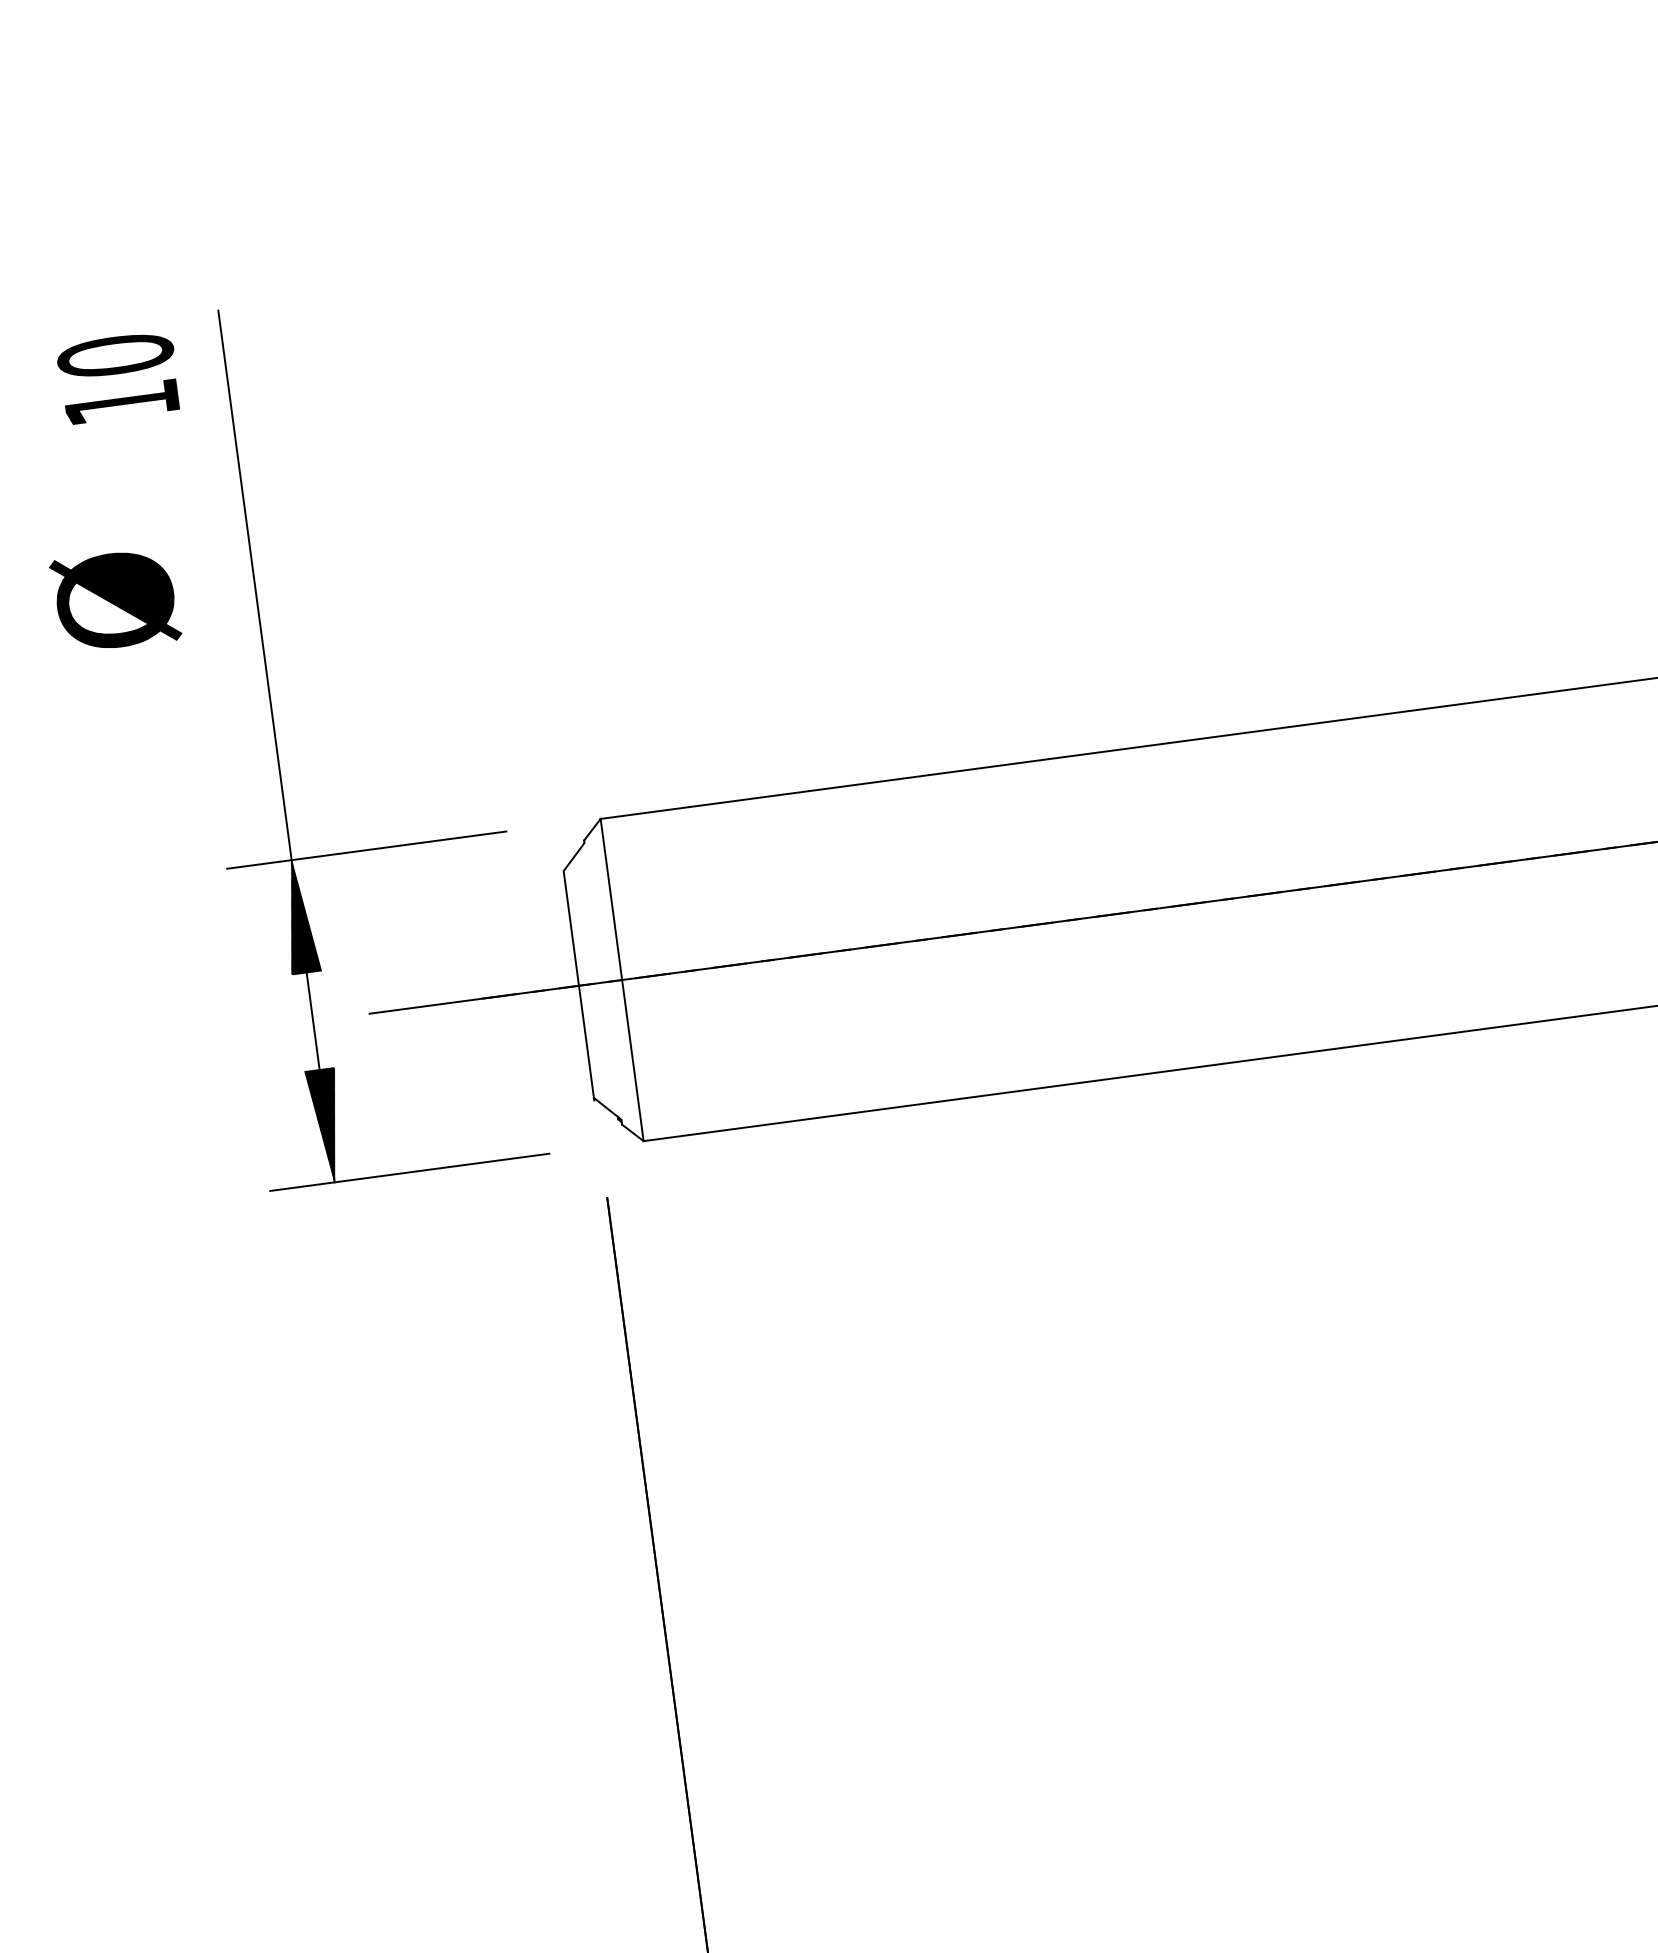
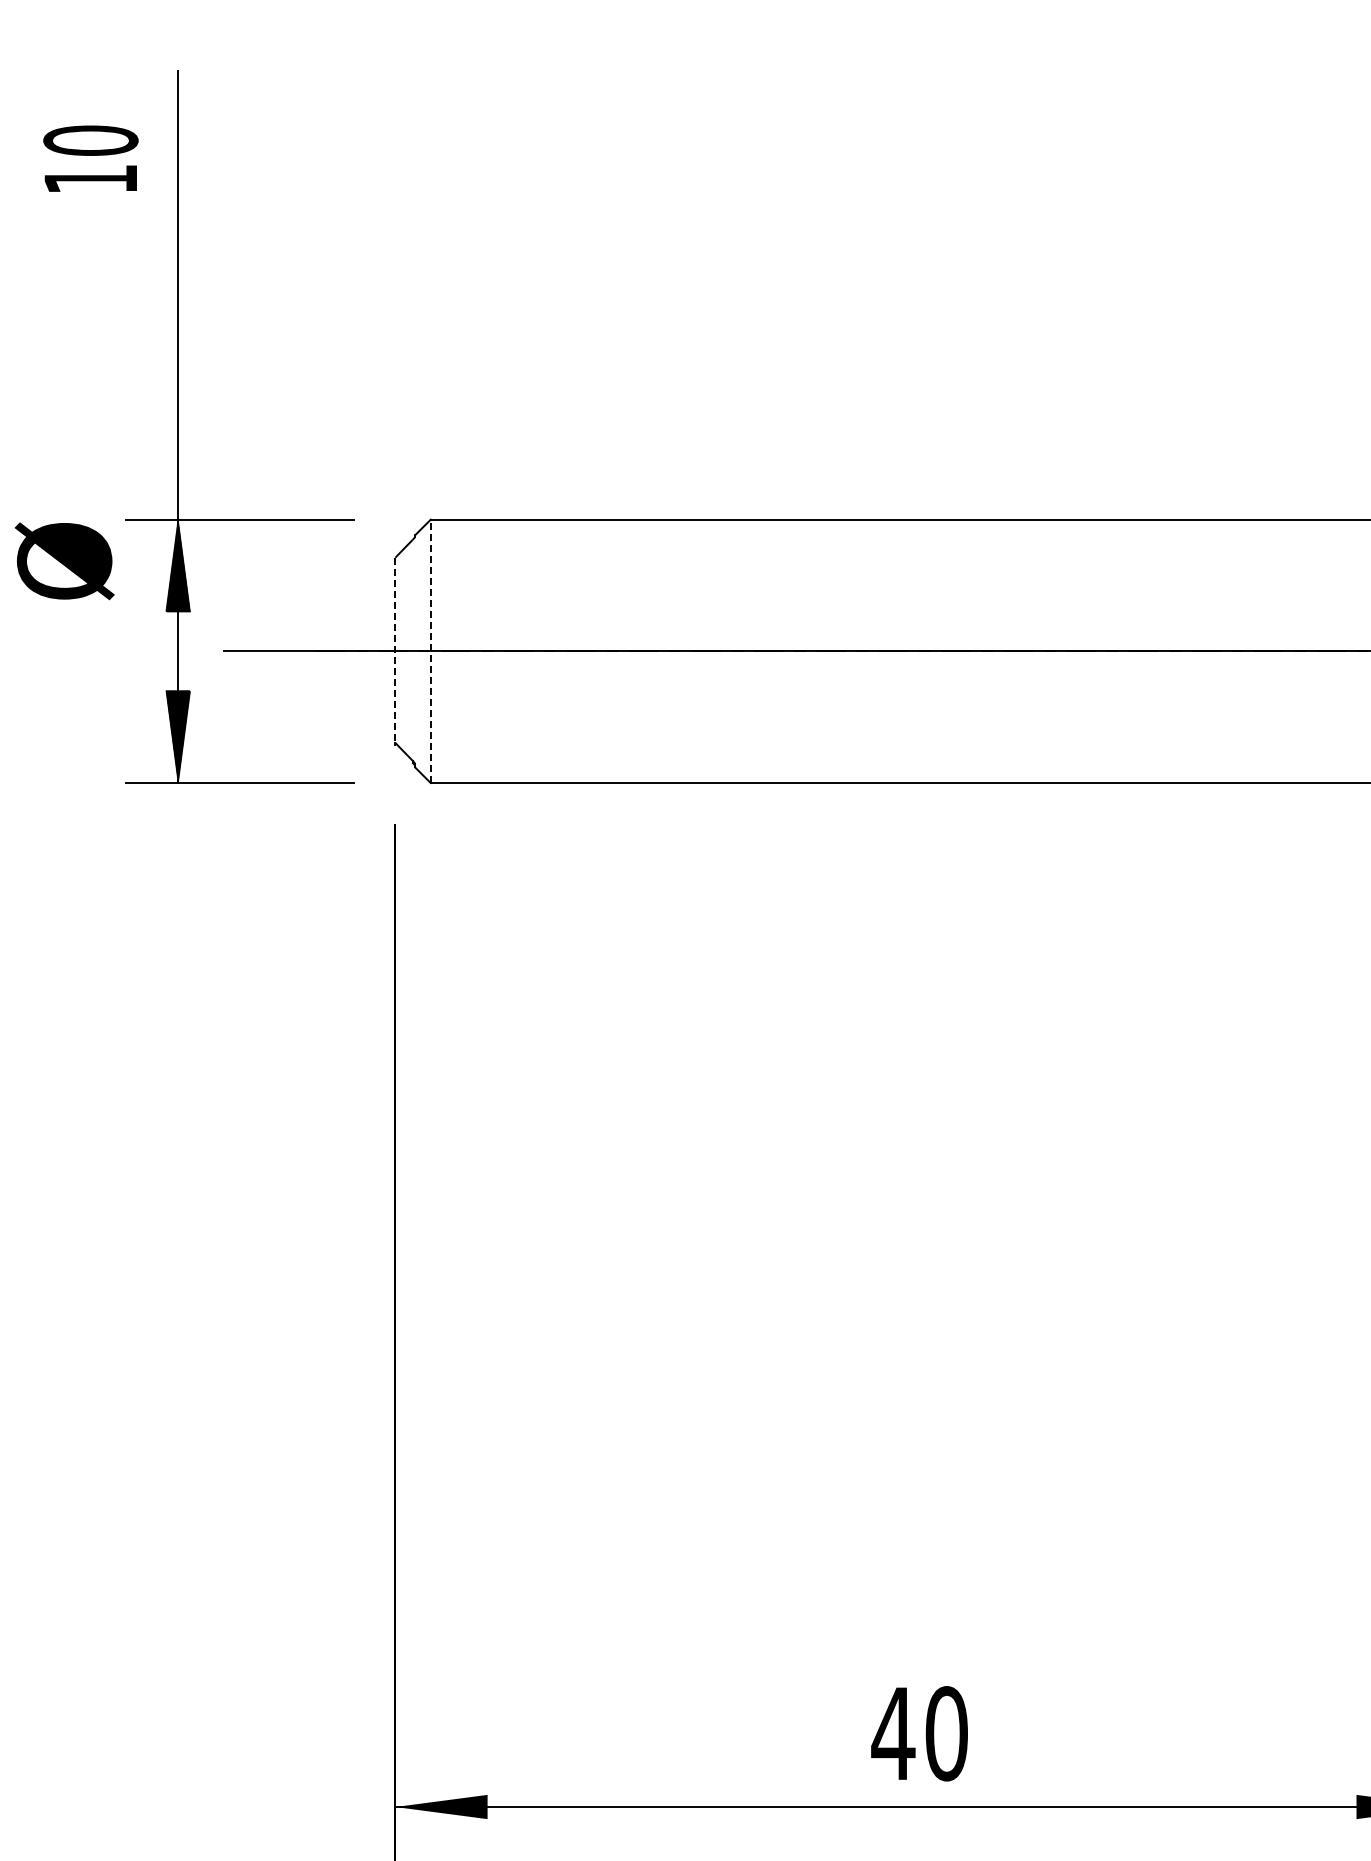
text: (118, 377) -> (90, 158), moved
text: (115, 600) -> (64, 561), moved
line: (621, 980) -> (430, 651), solid -> dashed
line: (578, 984) -> (395, 650), solid -> dashed

